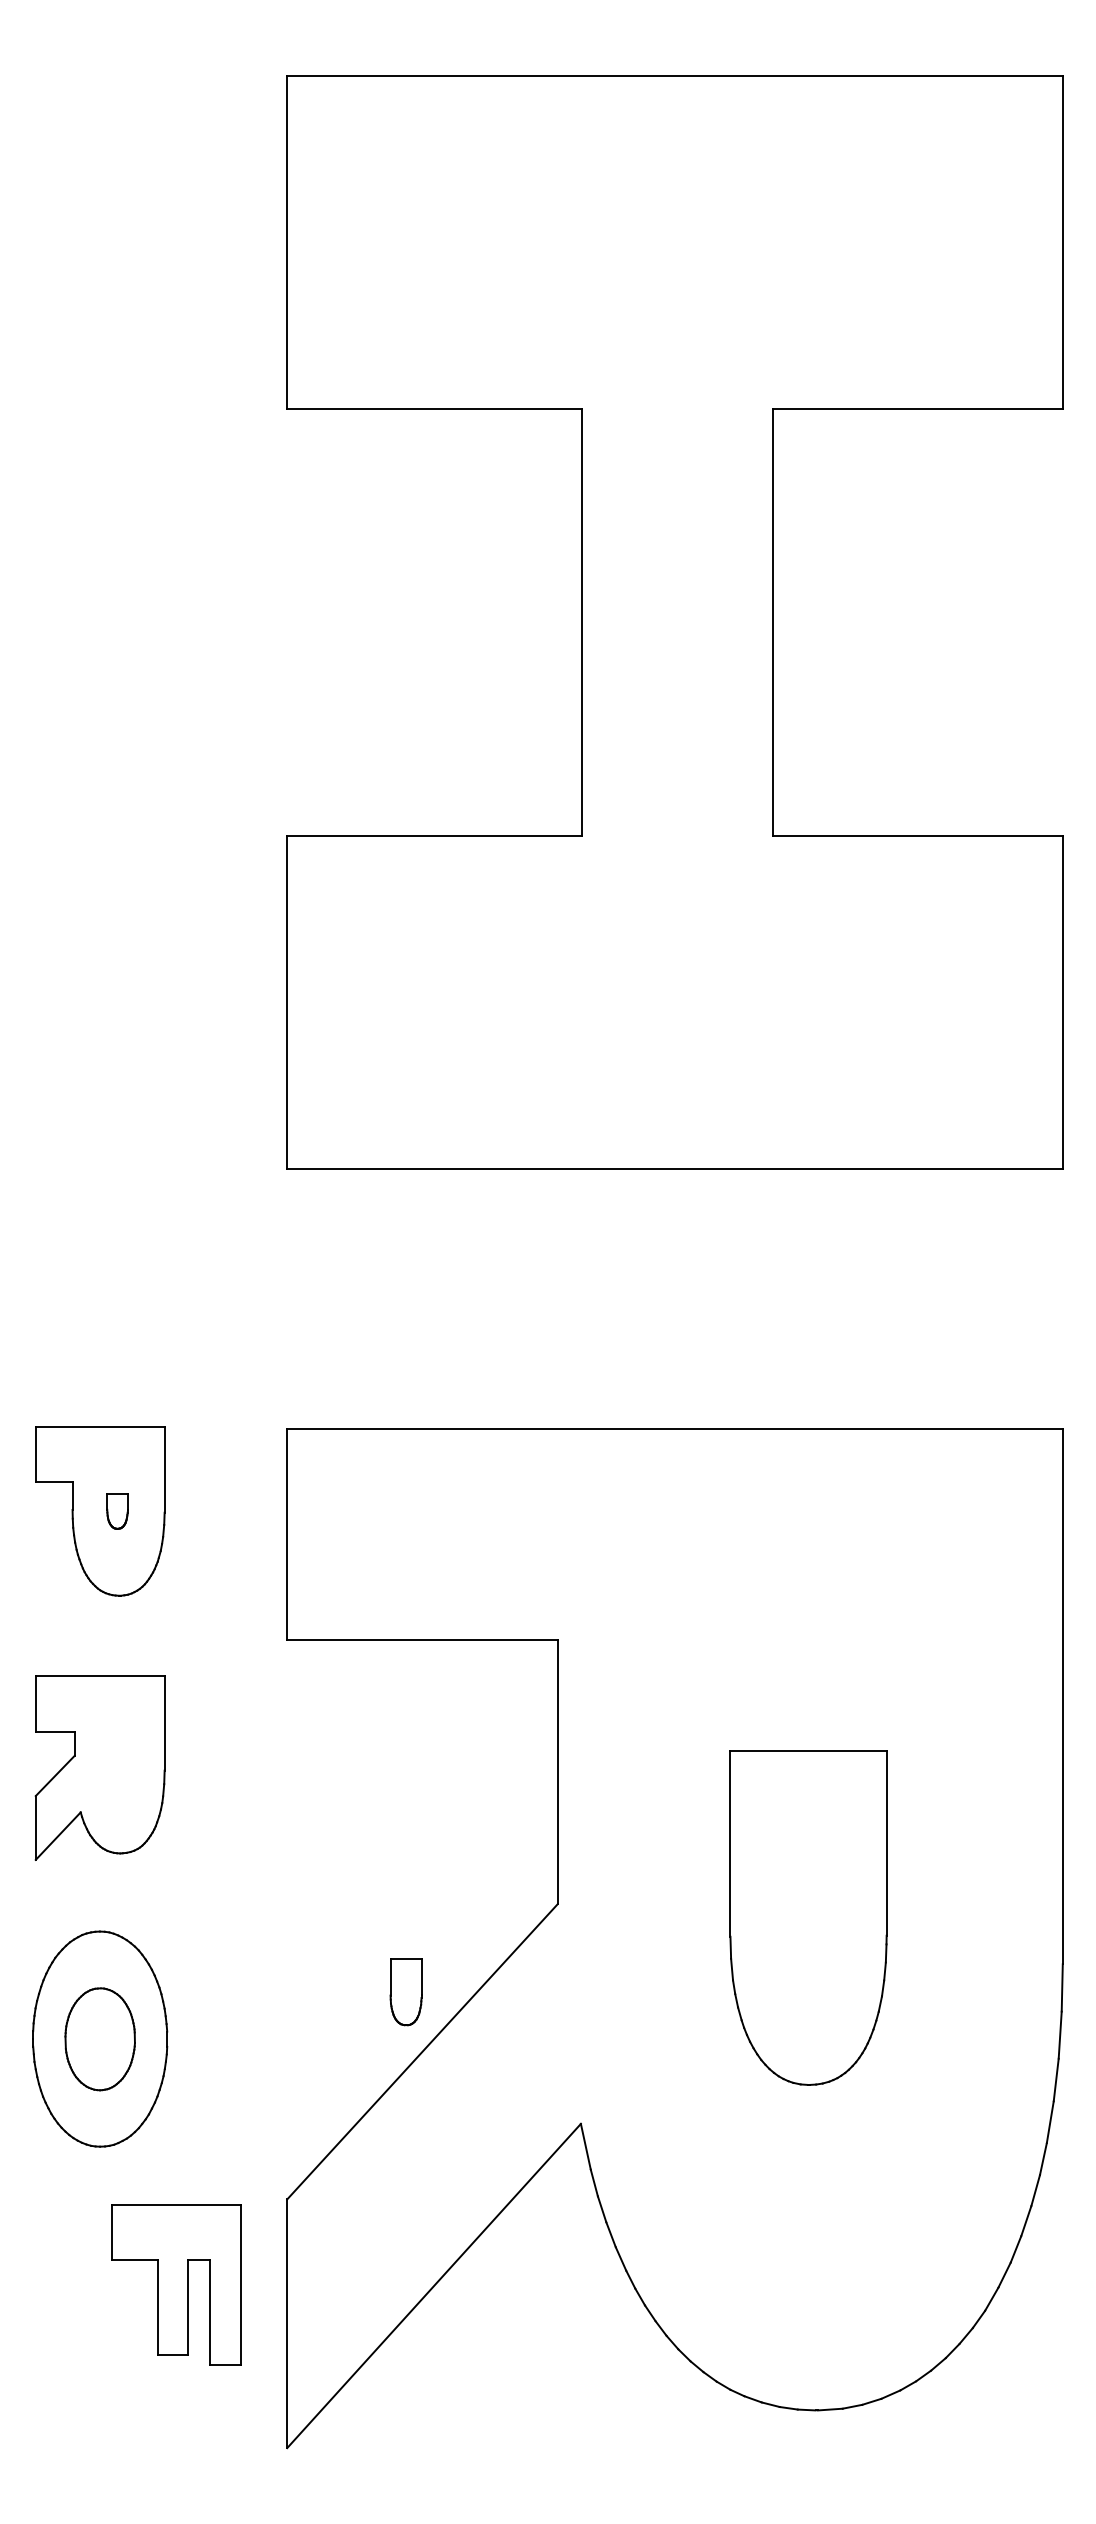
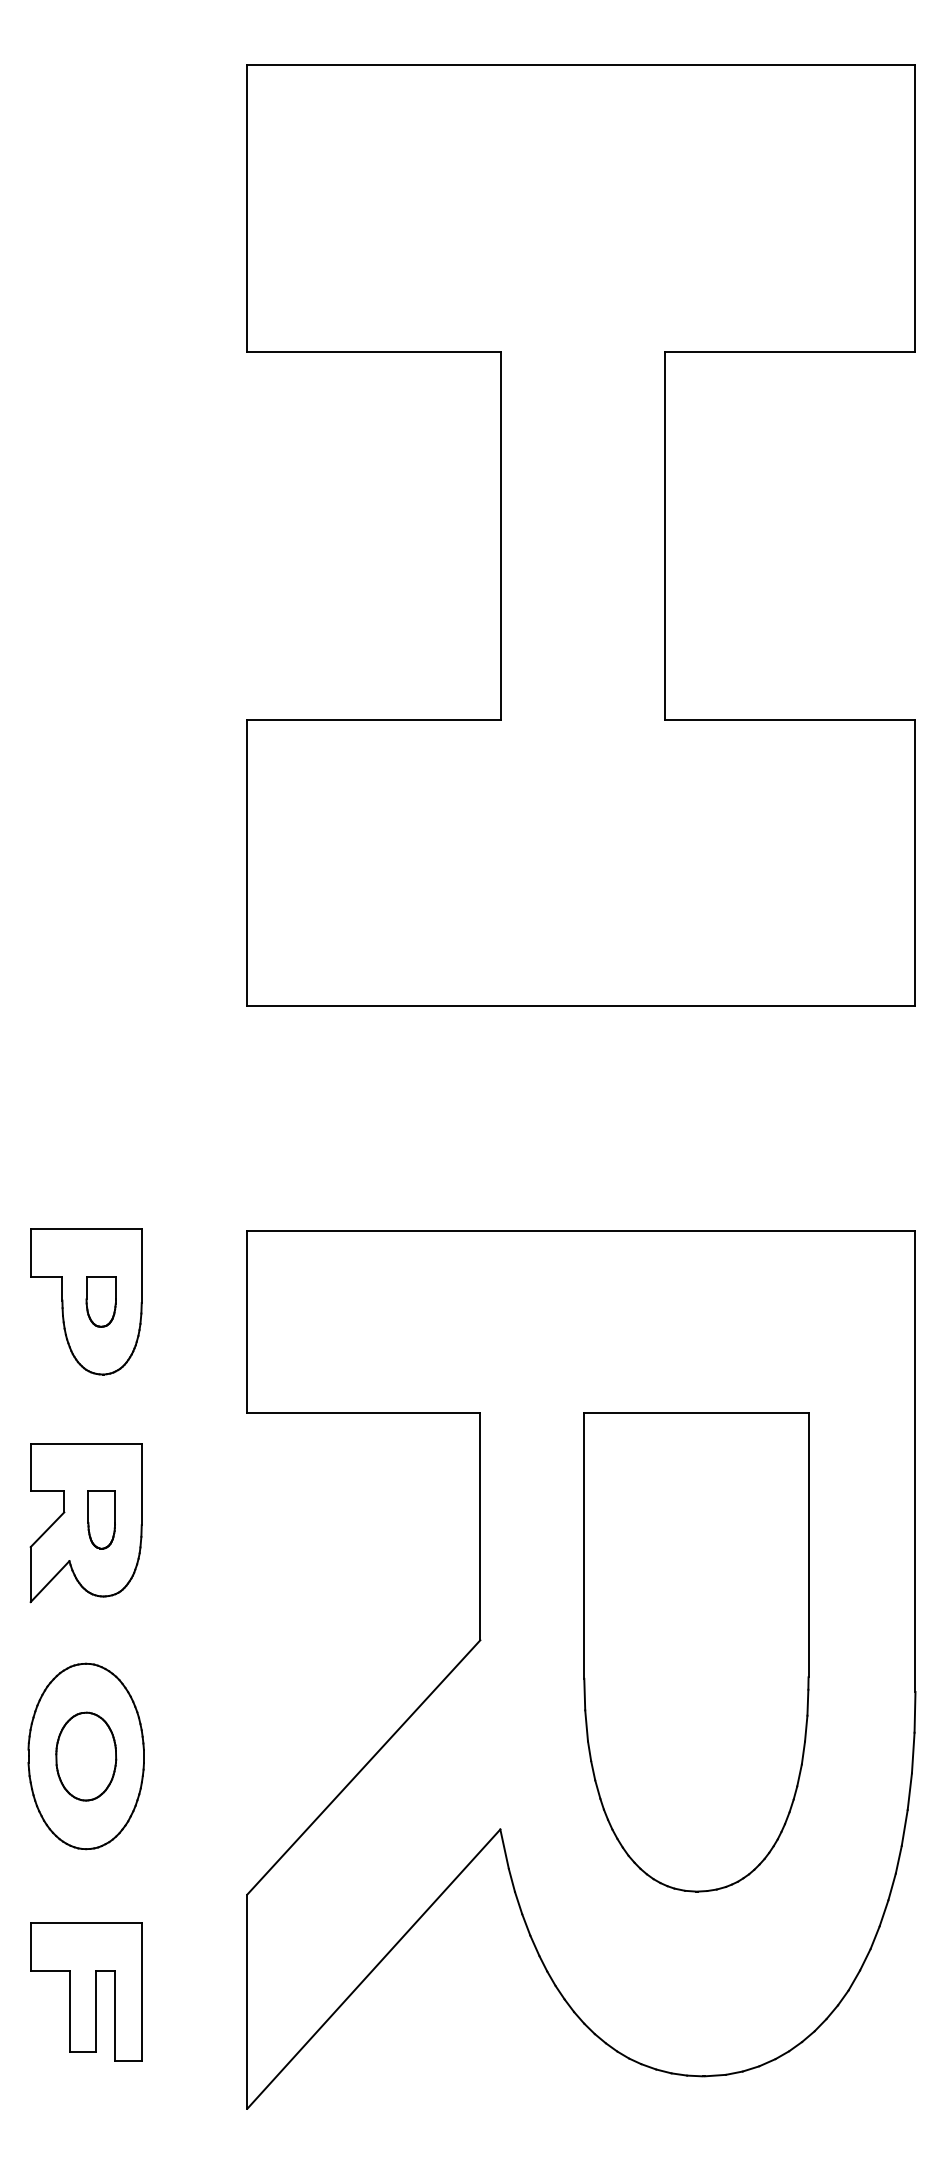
part: (116, 1510) -> (100, 1301), size x1.67
part: (808, 1918) -> (696, 1652), size x1.67
part: (405, 1991) -> (101, 1519), moved
part: (177, 2284) -> (86, 1991), moved

